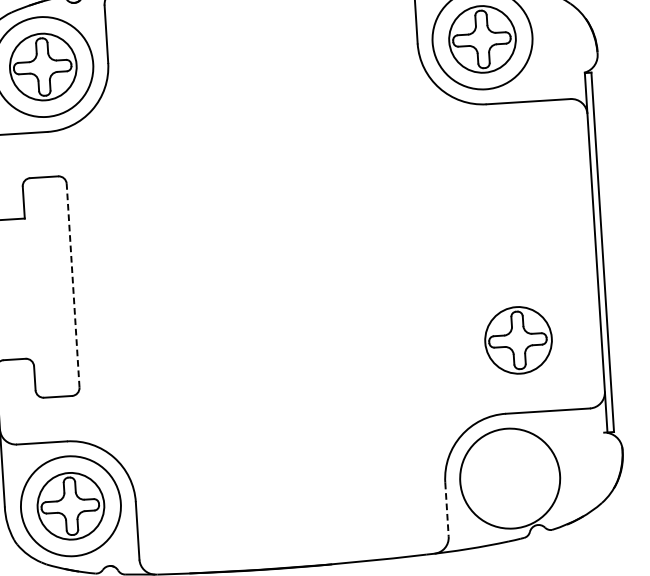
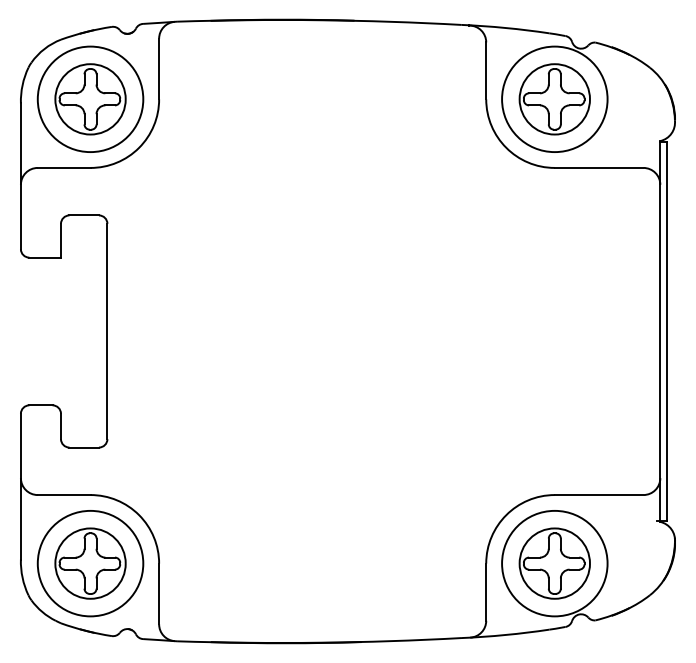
line: (73, 285) -> (107, 331), dashed -> solid
part: (518, 340) -> (554, 563), moved
line: (447, 510) -> (486, 592), dashed -> solid

